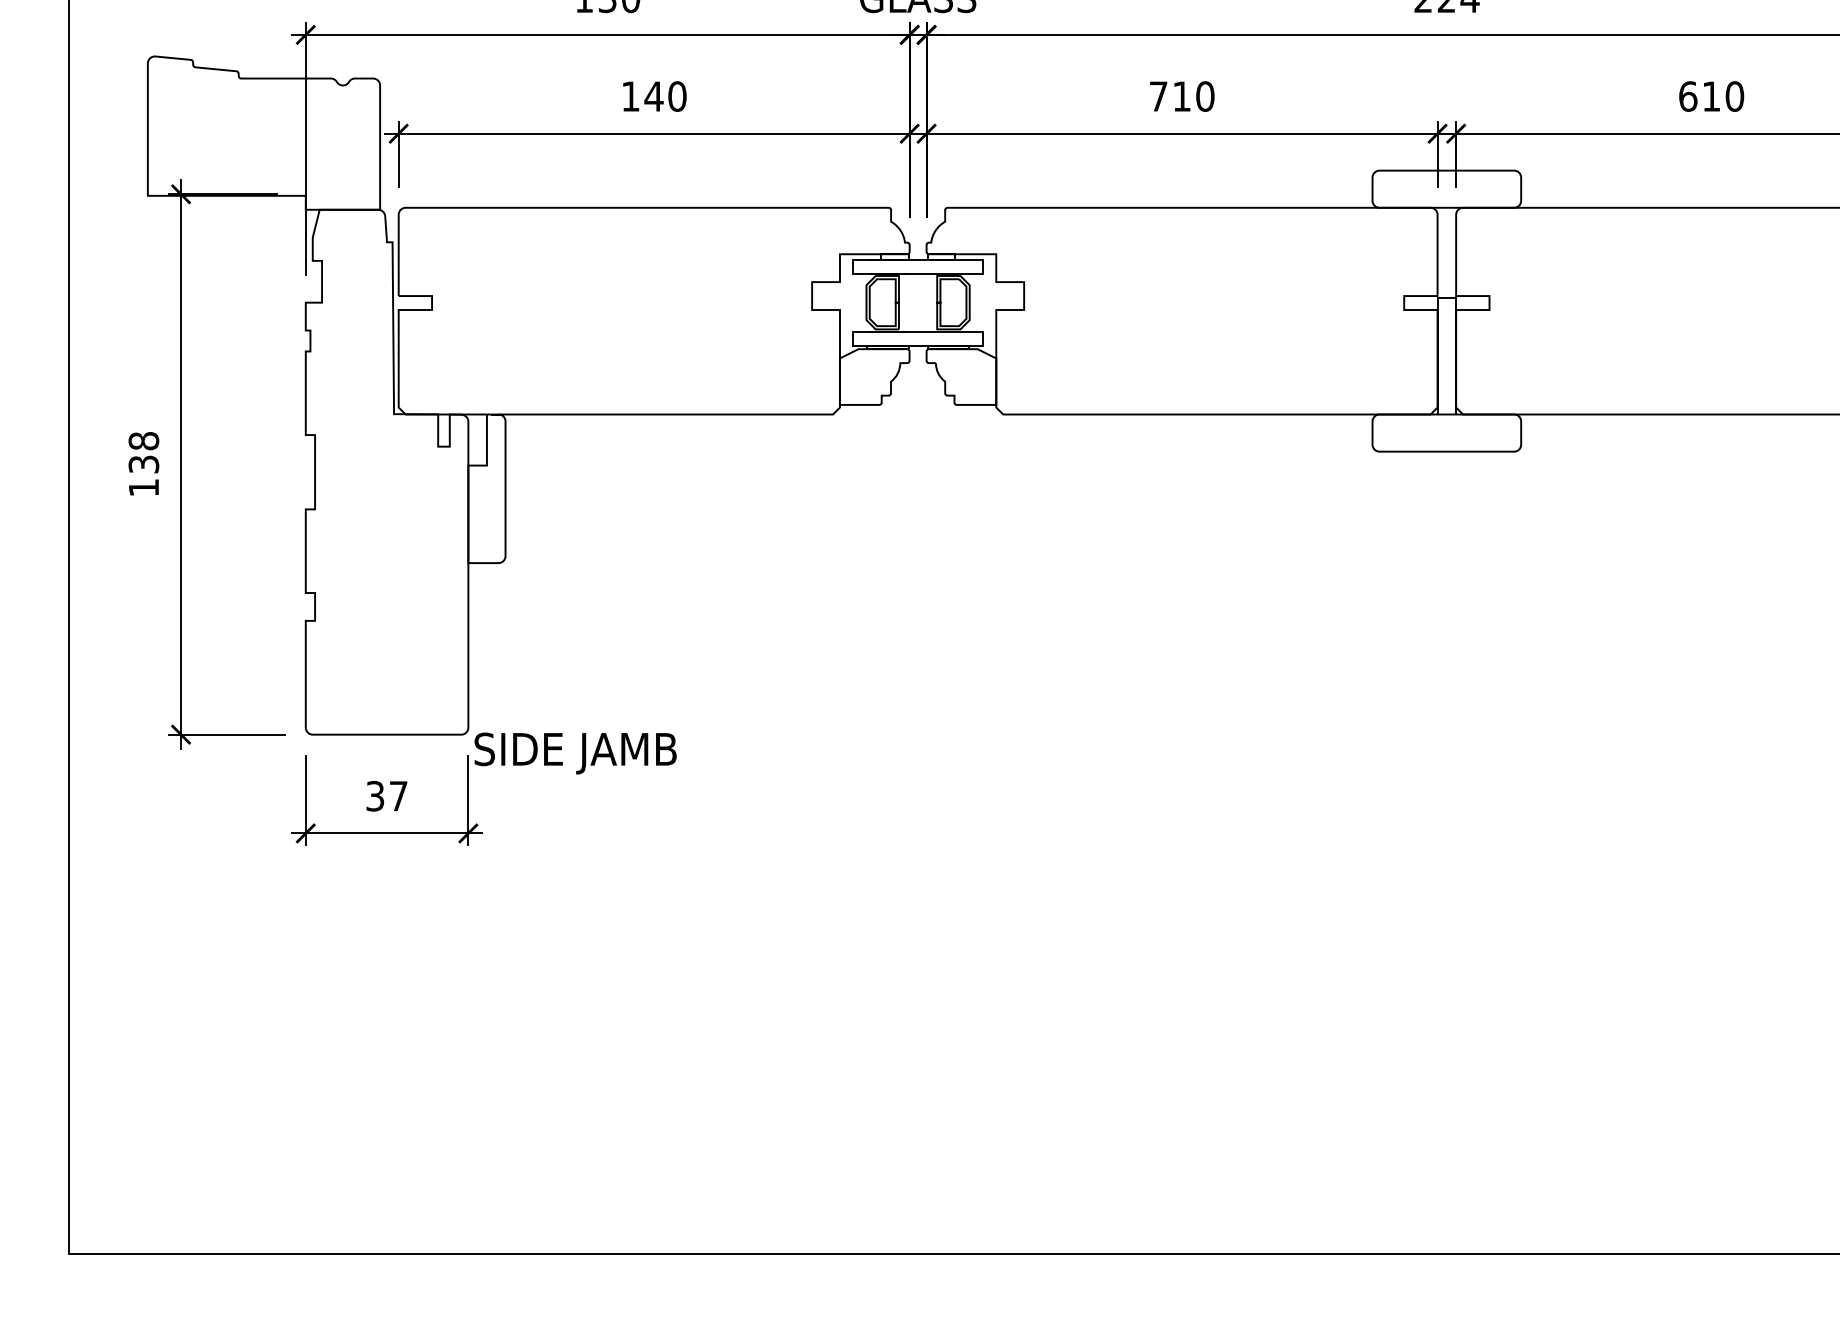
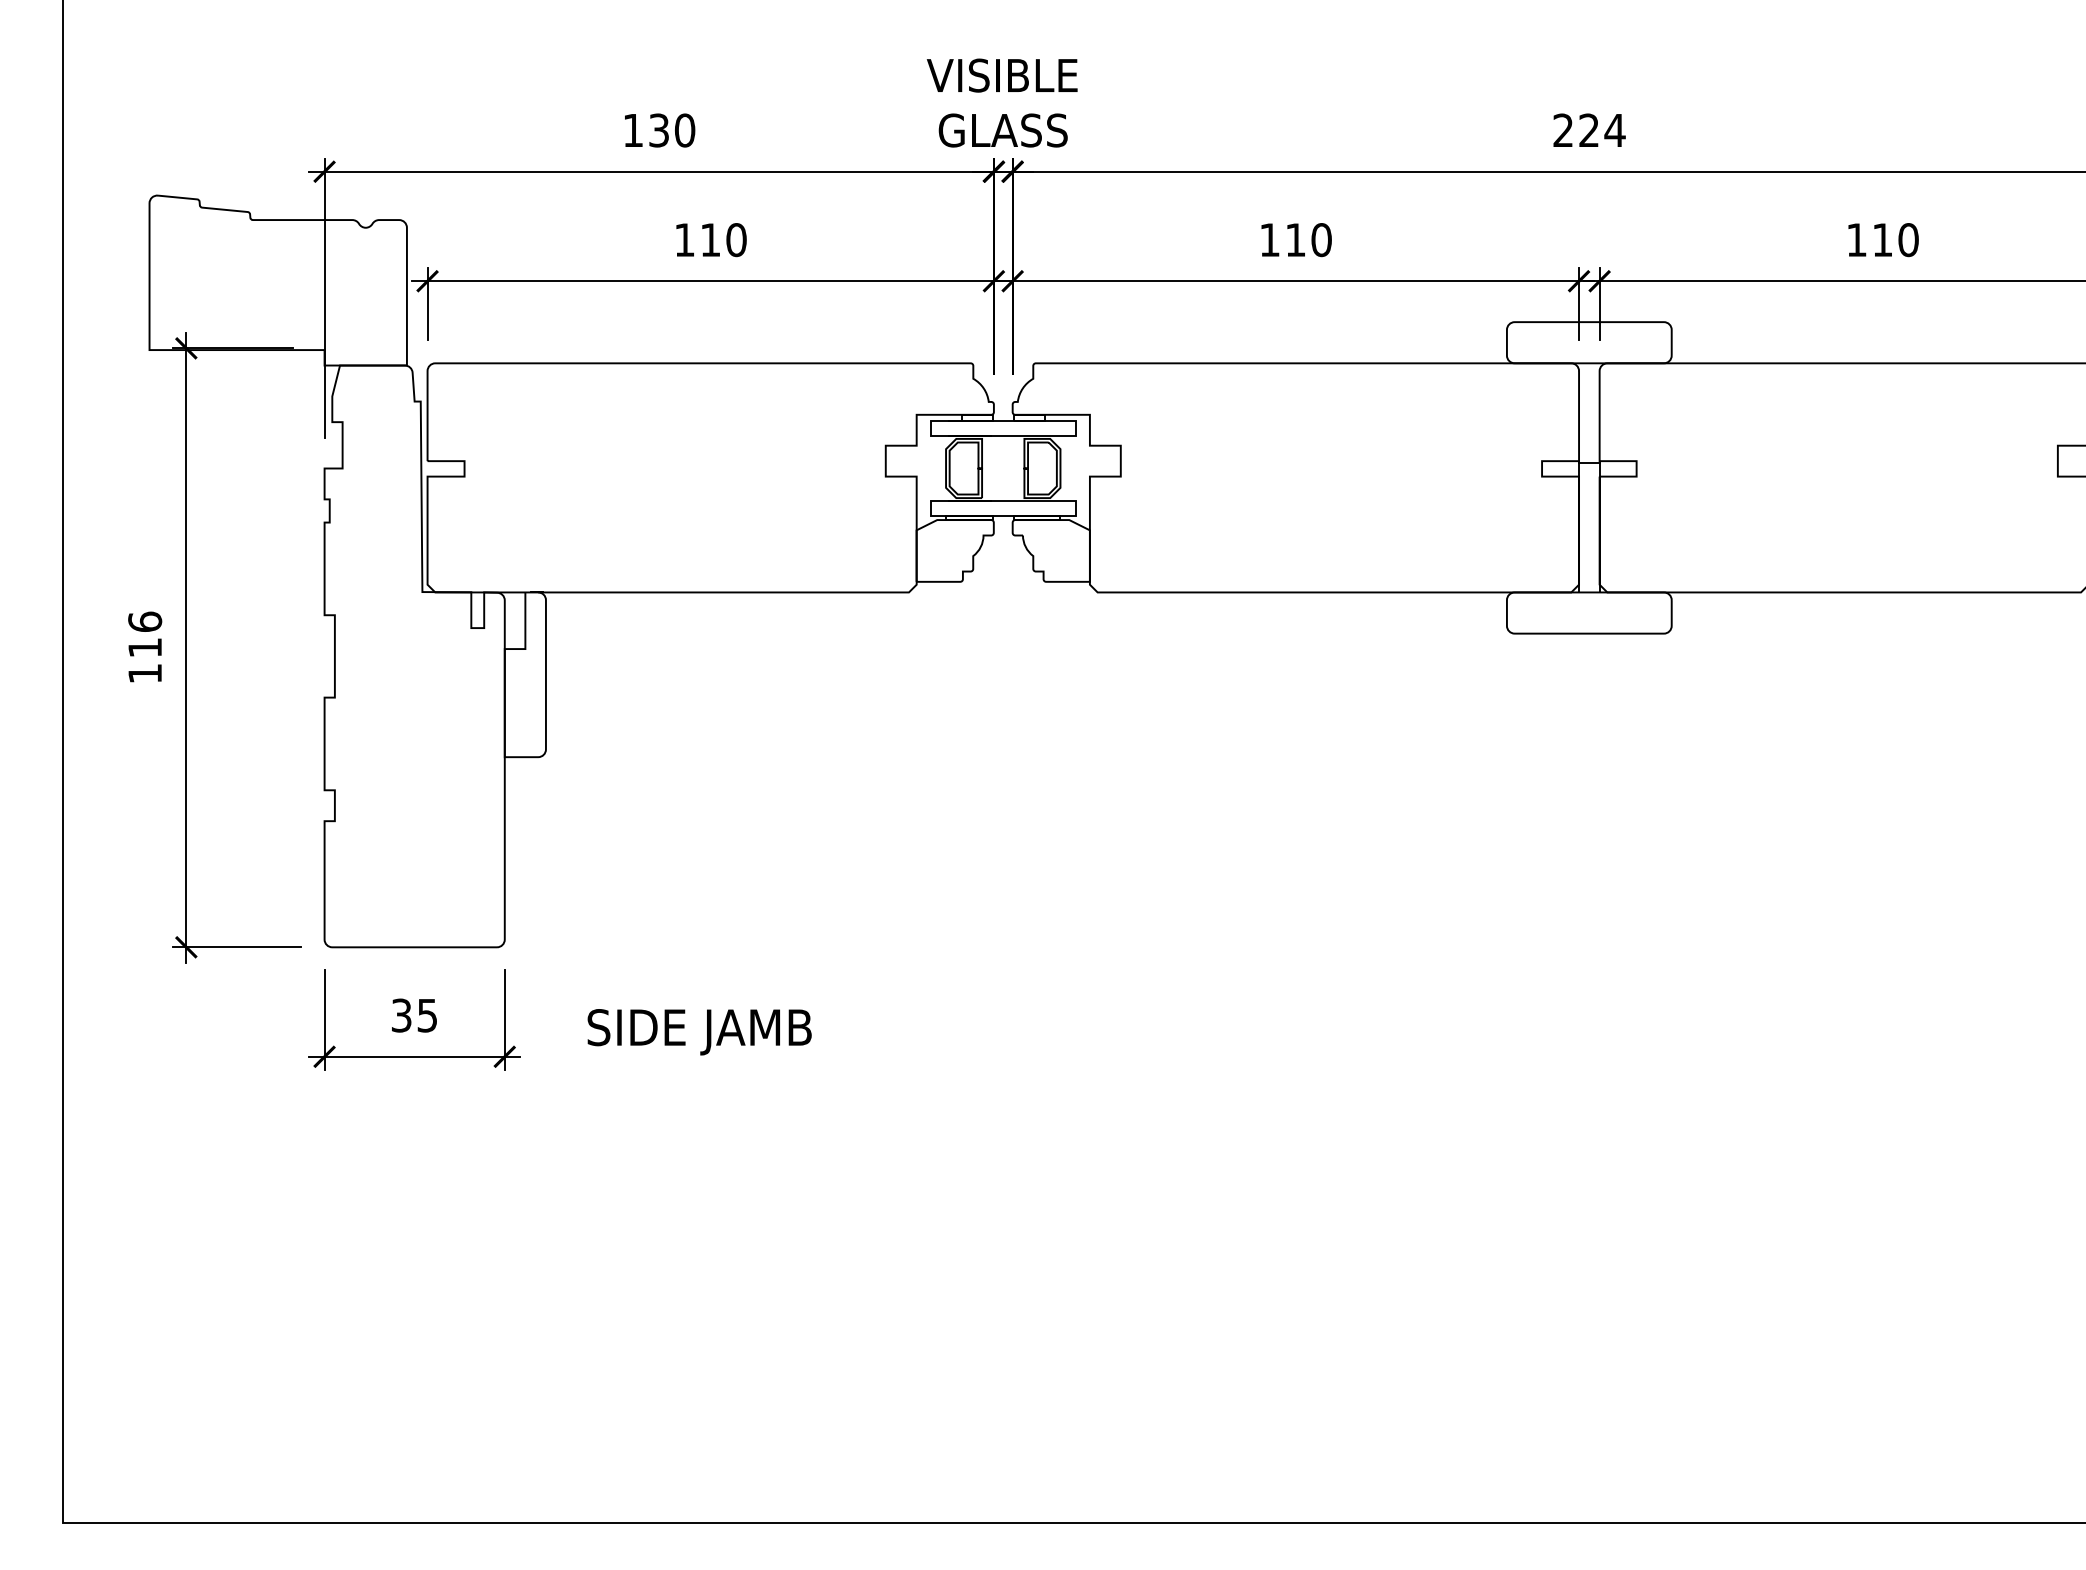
text: (653, 96) -> (710, 239), 140 -> 110
text: (1158, 96) -> (1269, 239), 710 -> 110
text: (1687, 96) -> (1856, 240), 610 -> 110
text: (144, 452) -> (145, 634), 138 -> 116
text: (575, 753) -> (699, 1032), moved
text: (398, 796) -> (427, 1015), 37 -> 35

